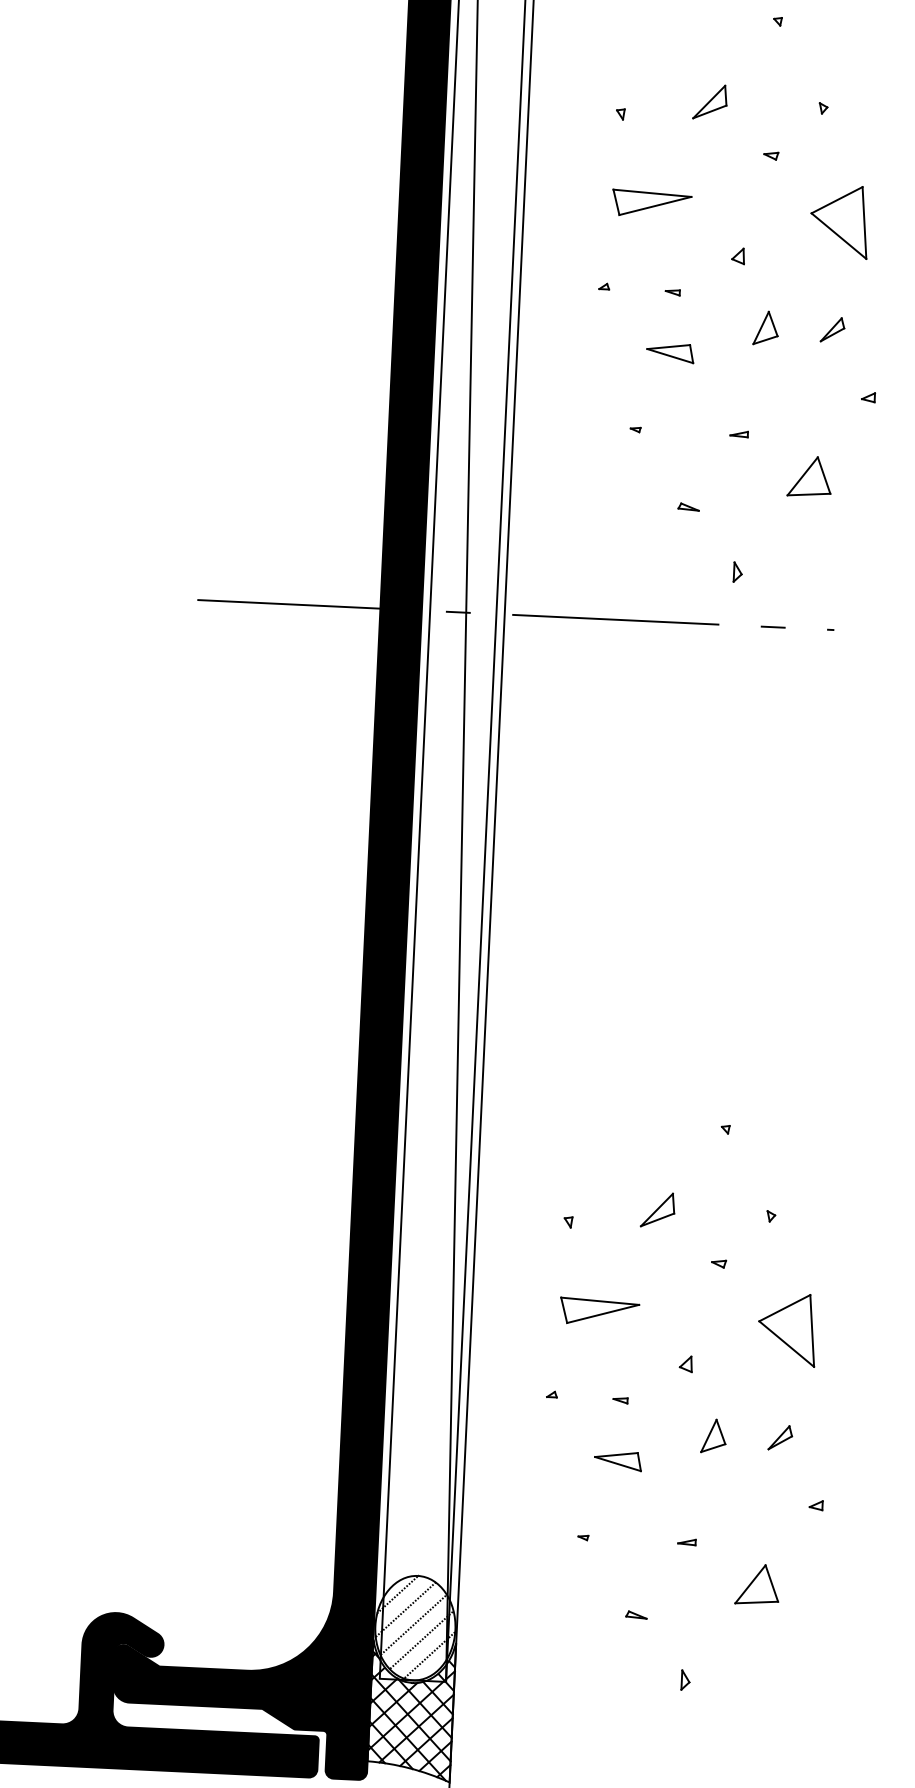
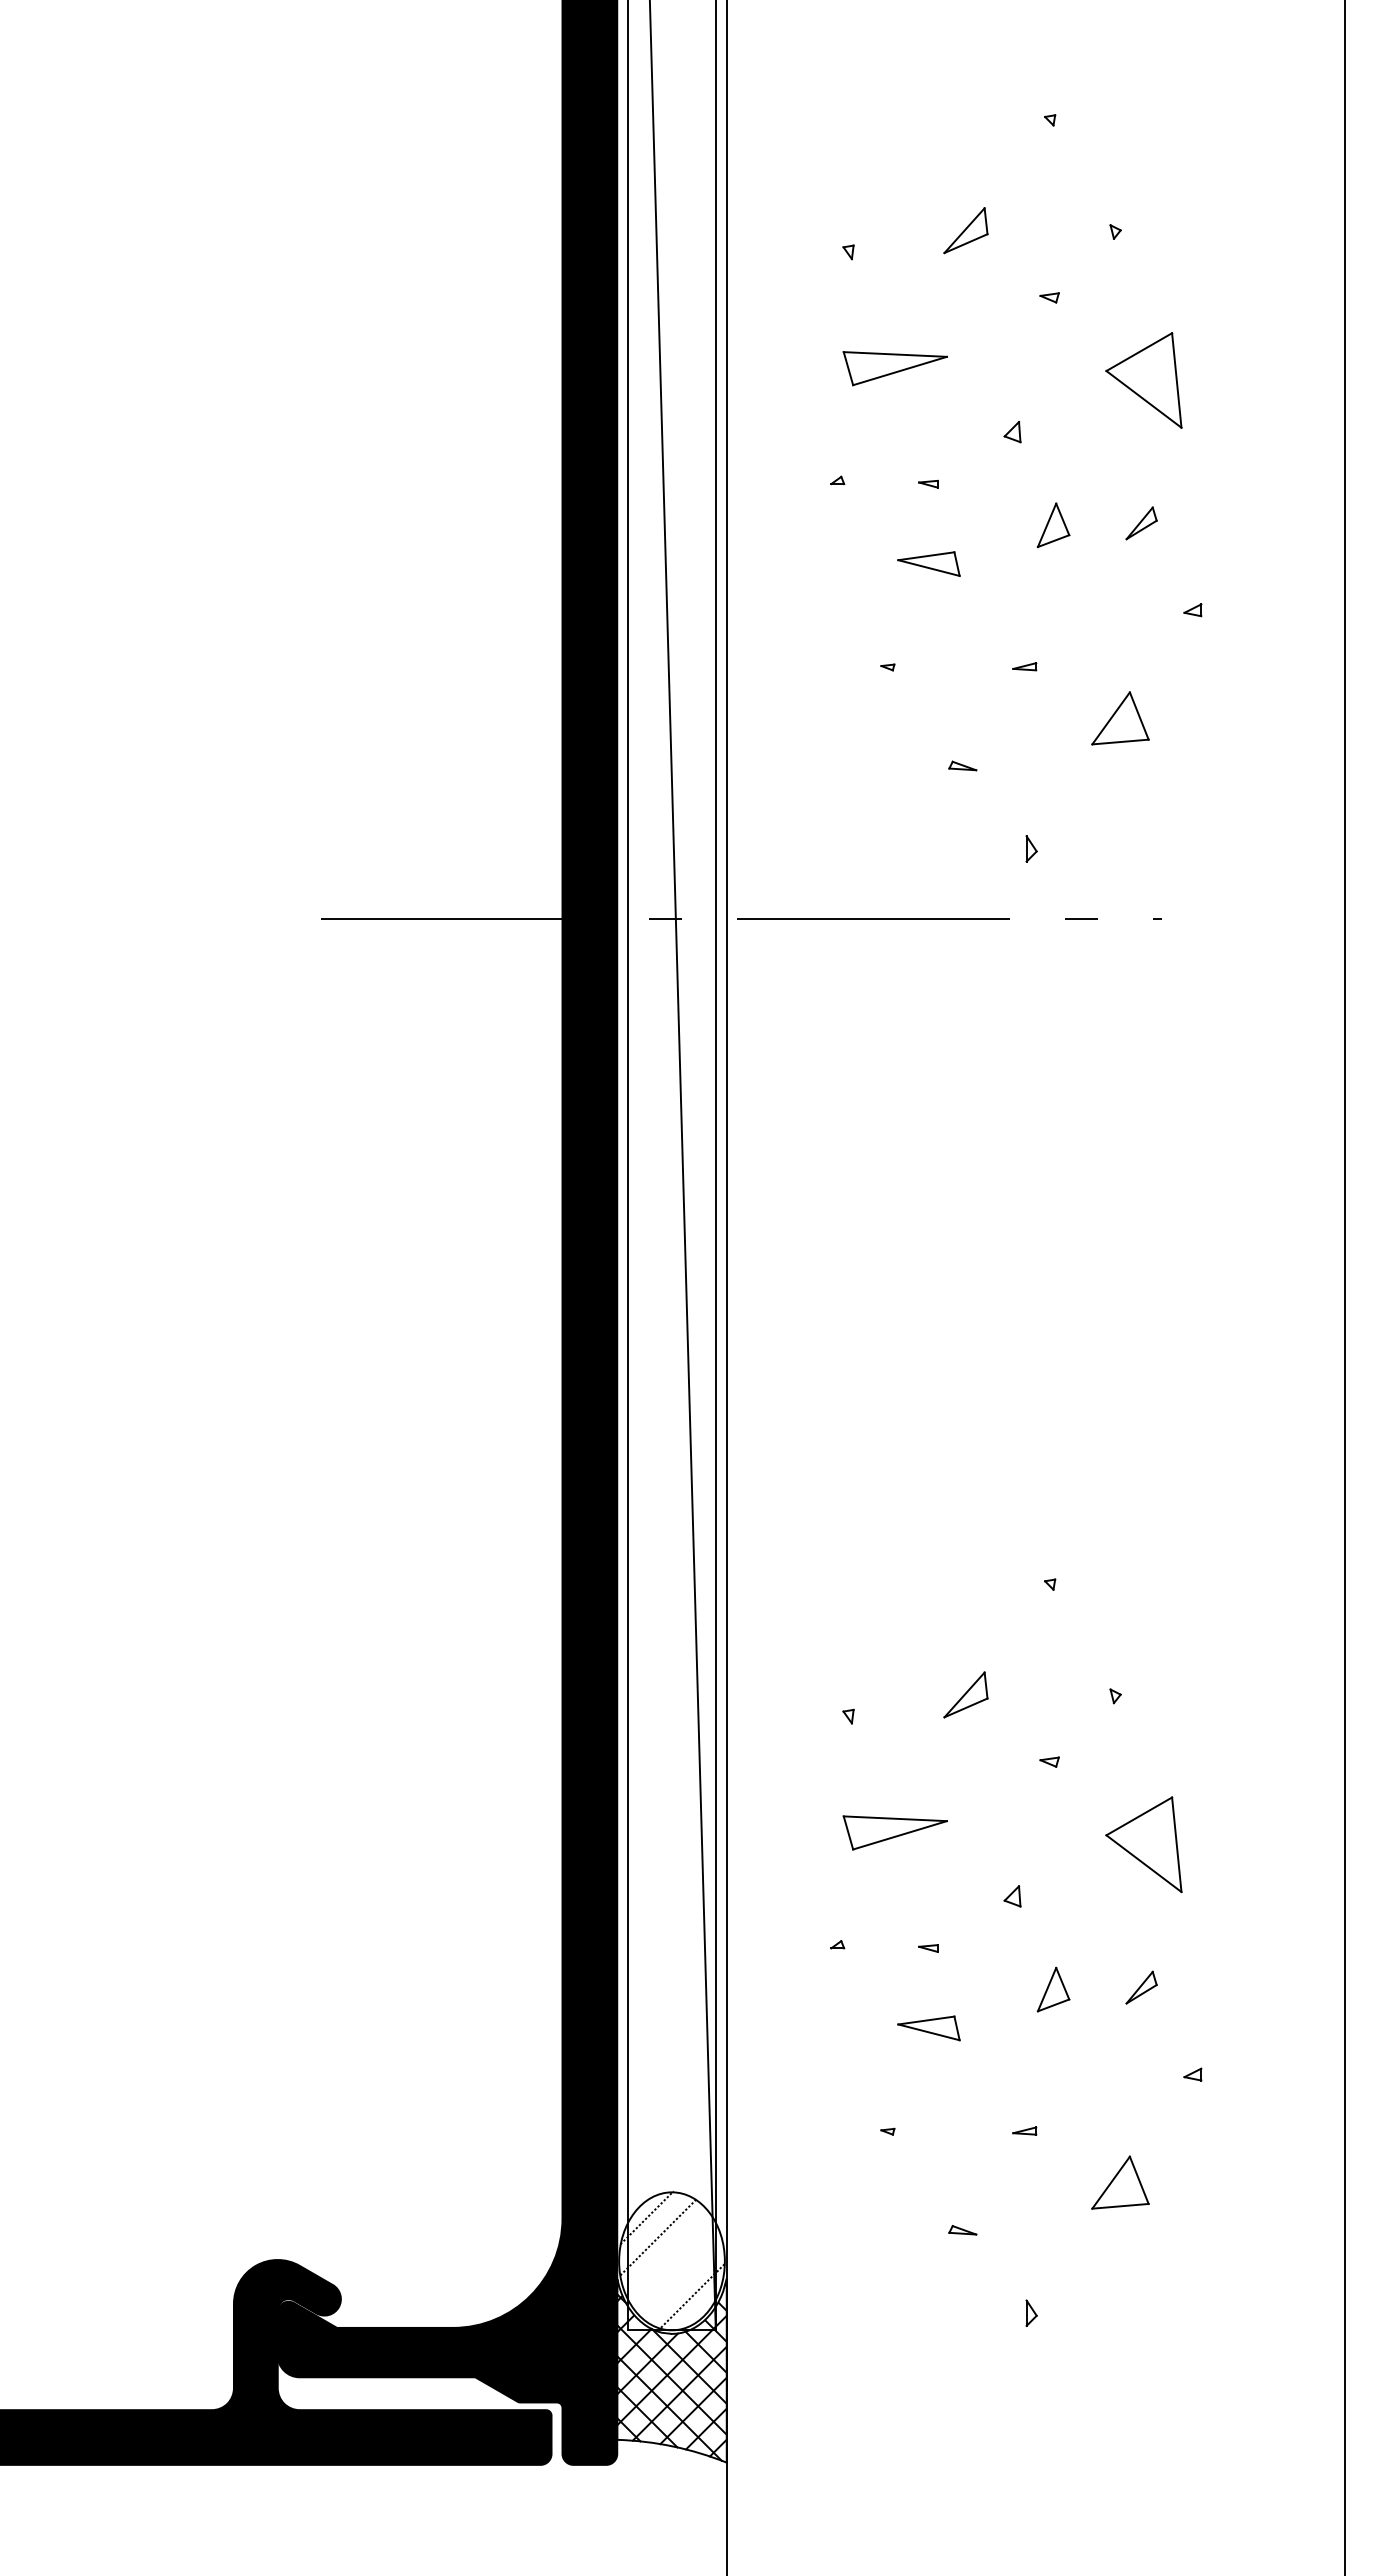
line: (413, 1624) -> (669, 2256), removed
line: (422, 1639) -> (681, 2276), removed

